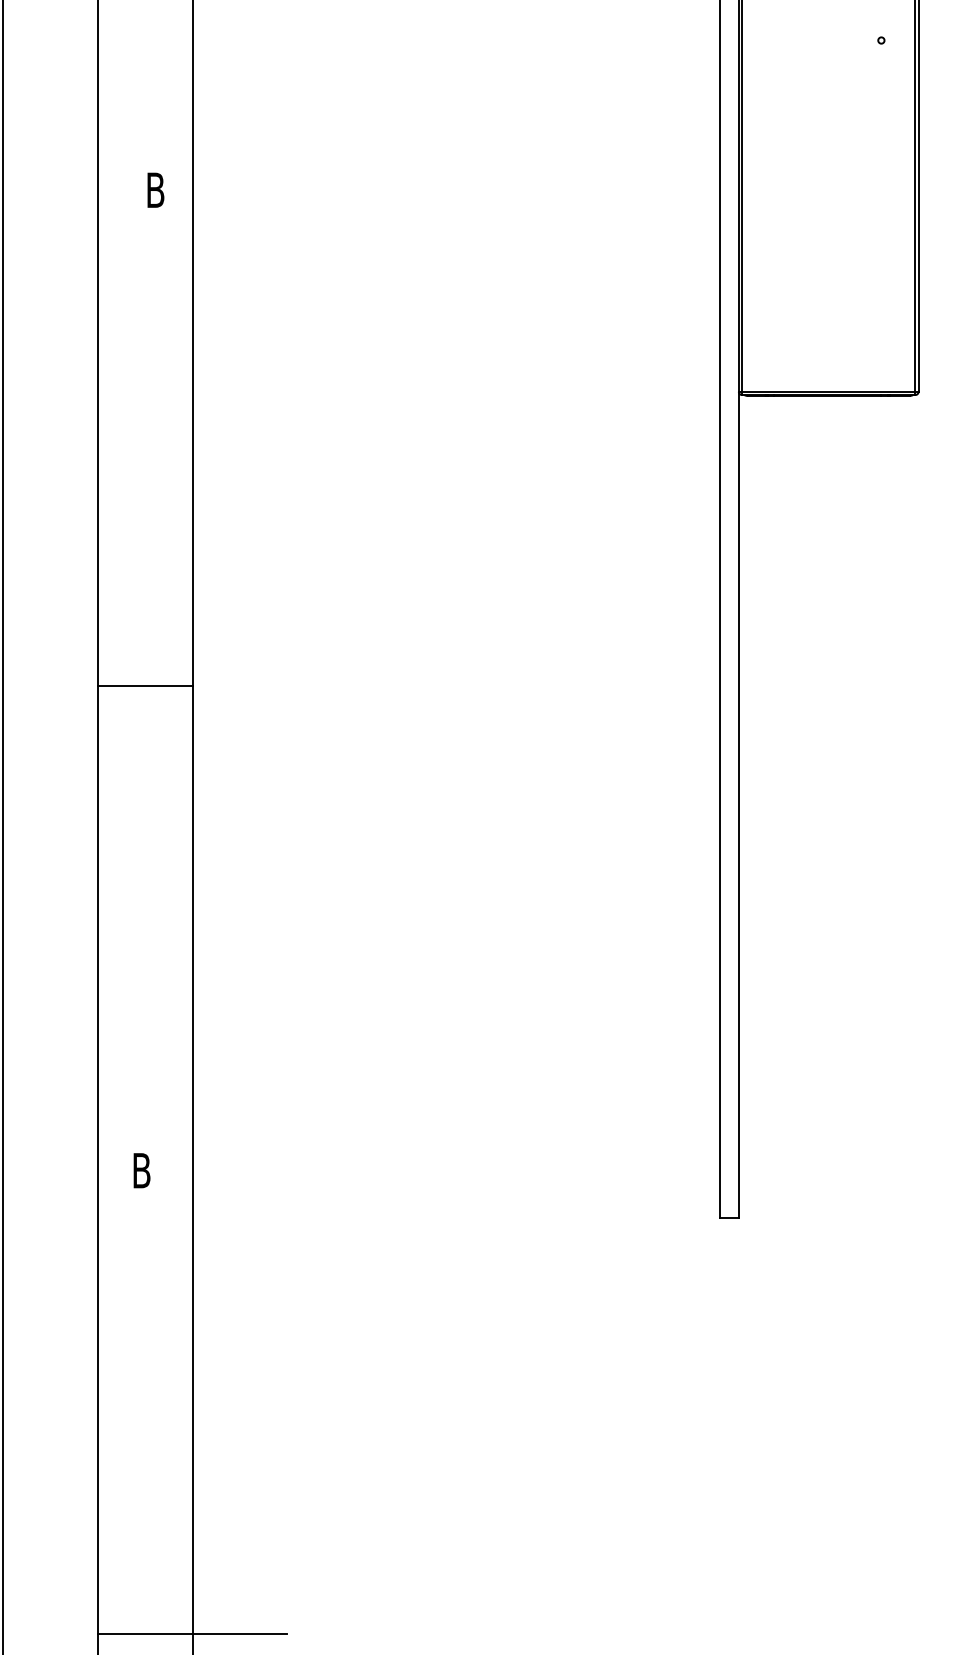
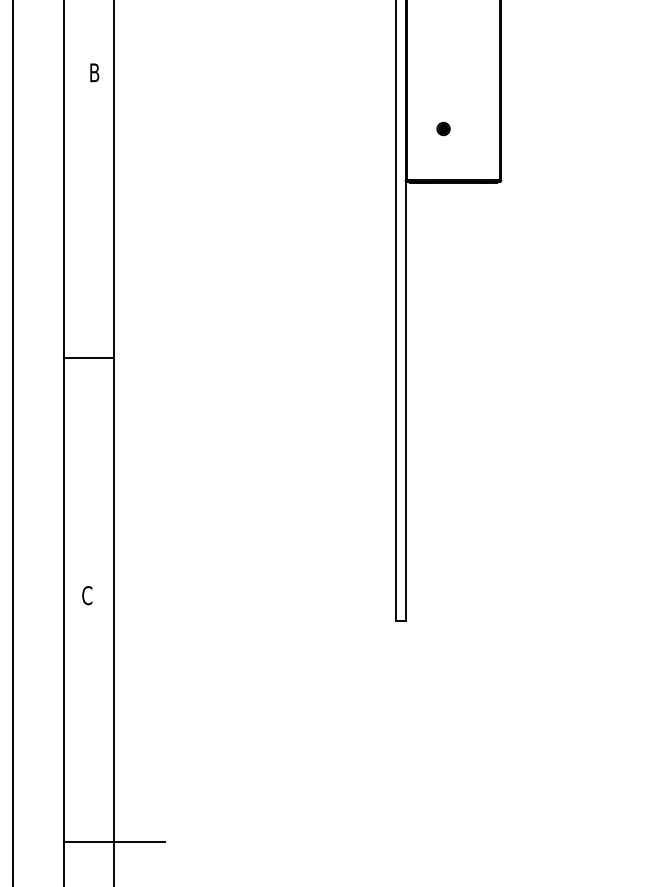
part: (809, 294) -> (443, 128), added
line: (144, 686) -> (88, 358), moved
text: (142, 1170) -> (87, 595), B -> C

